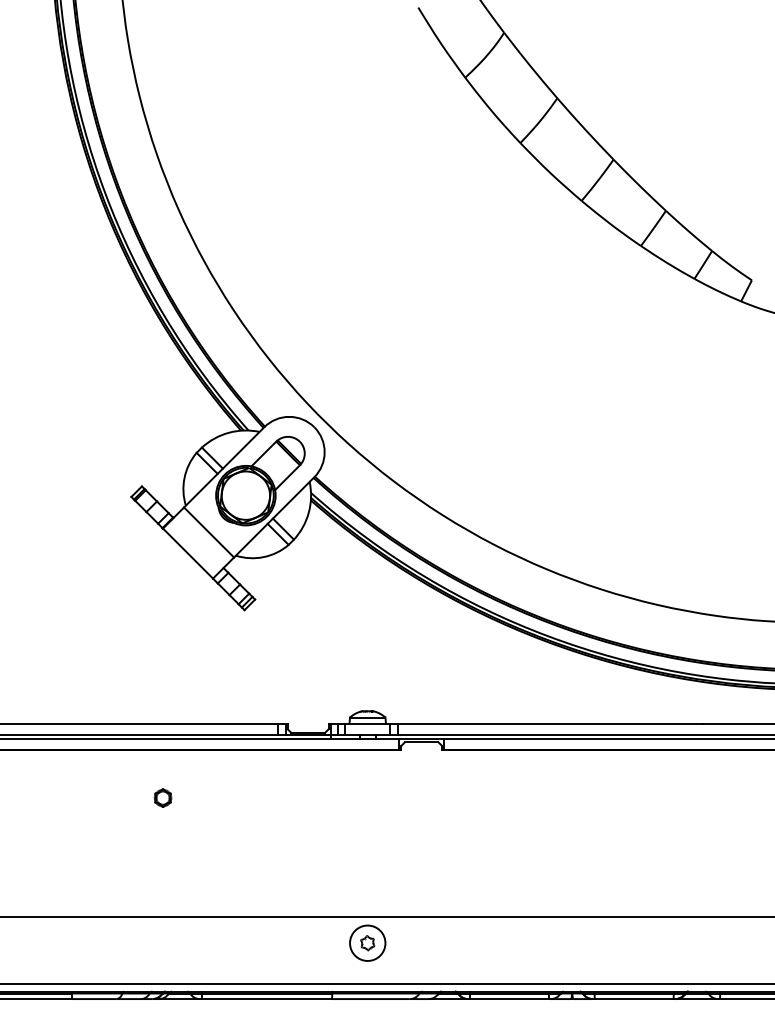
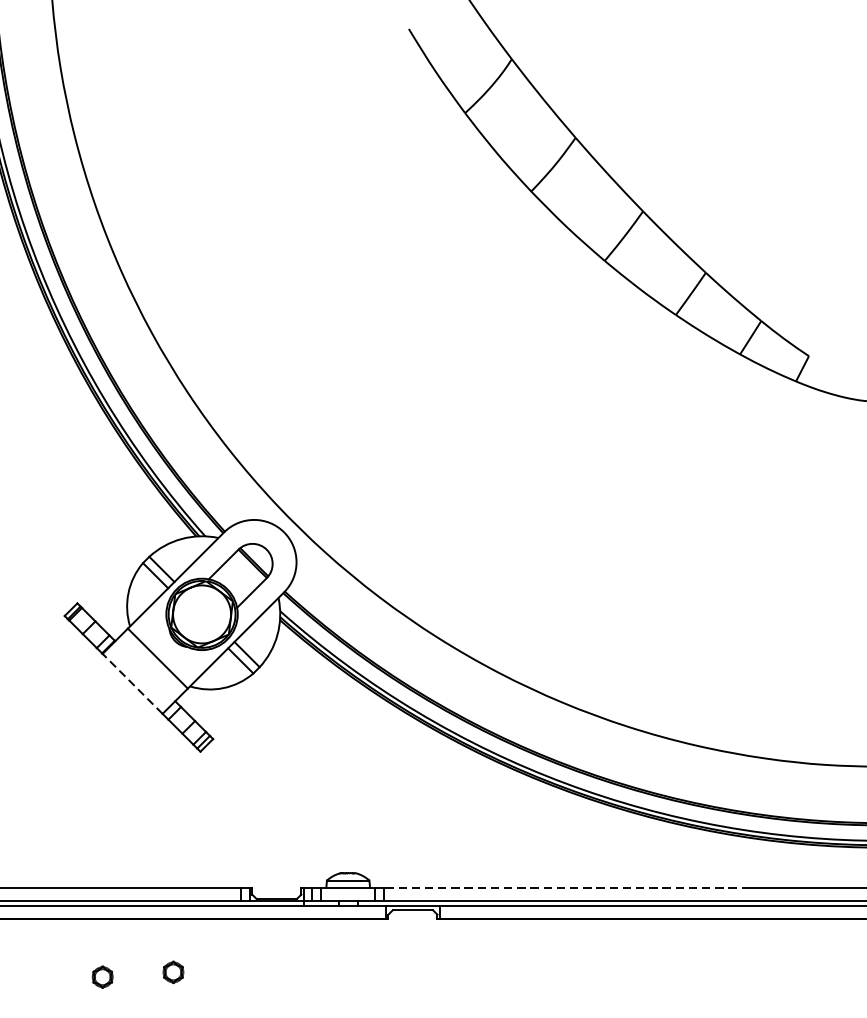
line: (187, 553) -> (132, 683), solid -> dashed
line: (550, 723) -> (567, 887), solid -> dashed
part: (221, 793) -> (172, 971), added

